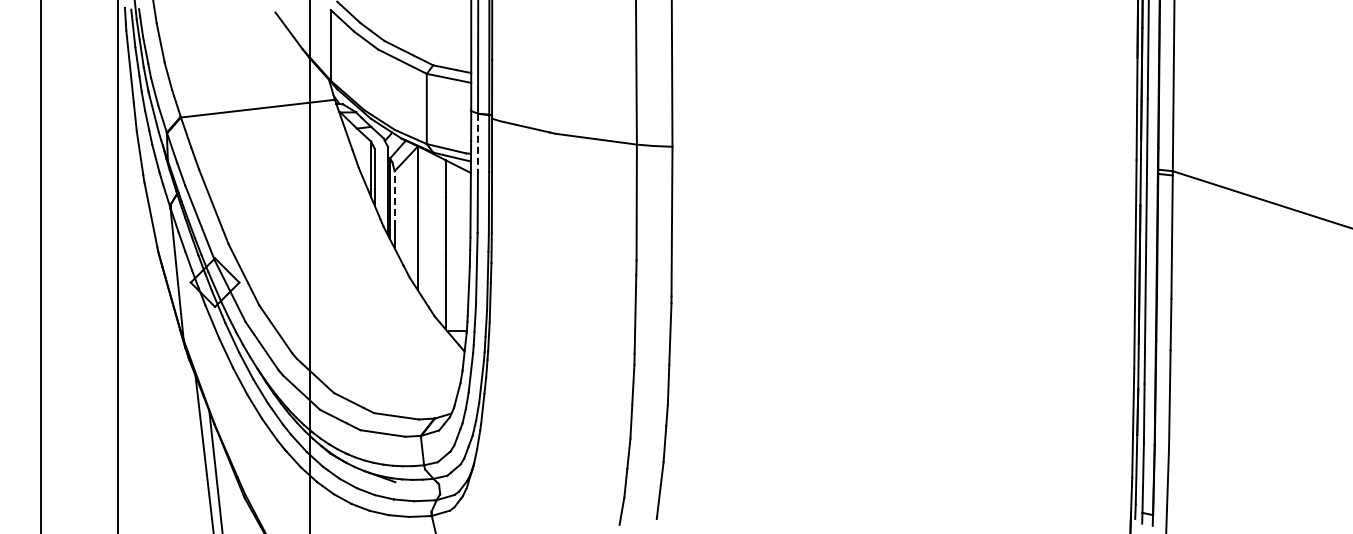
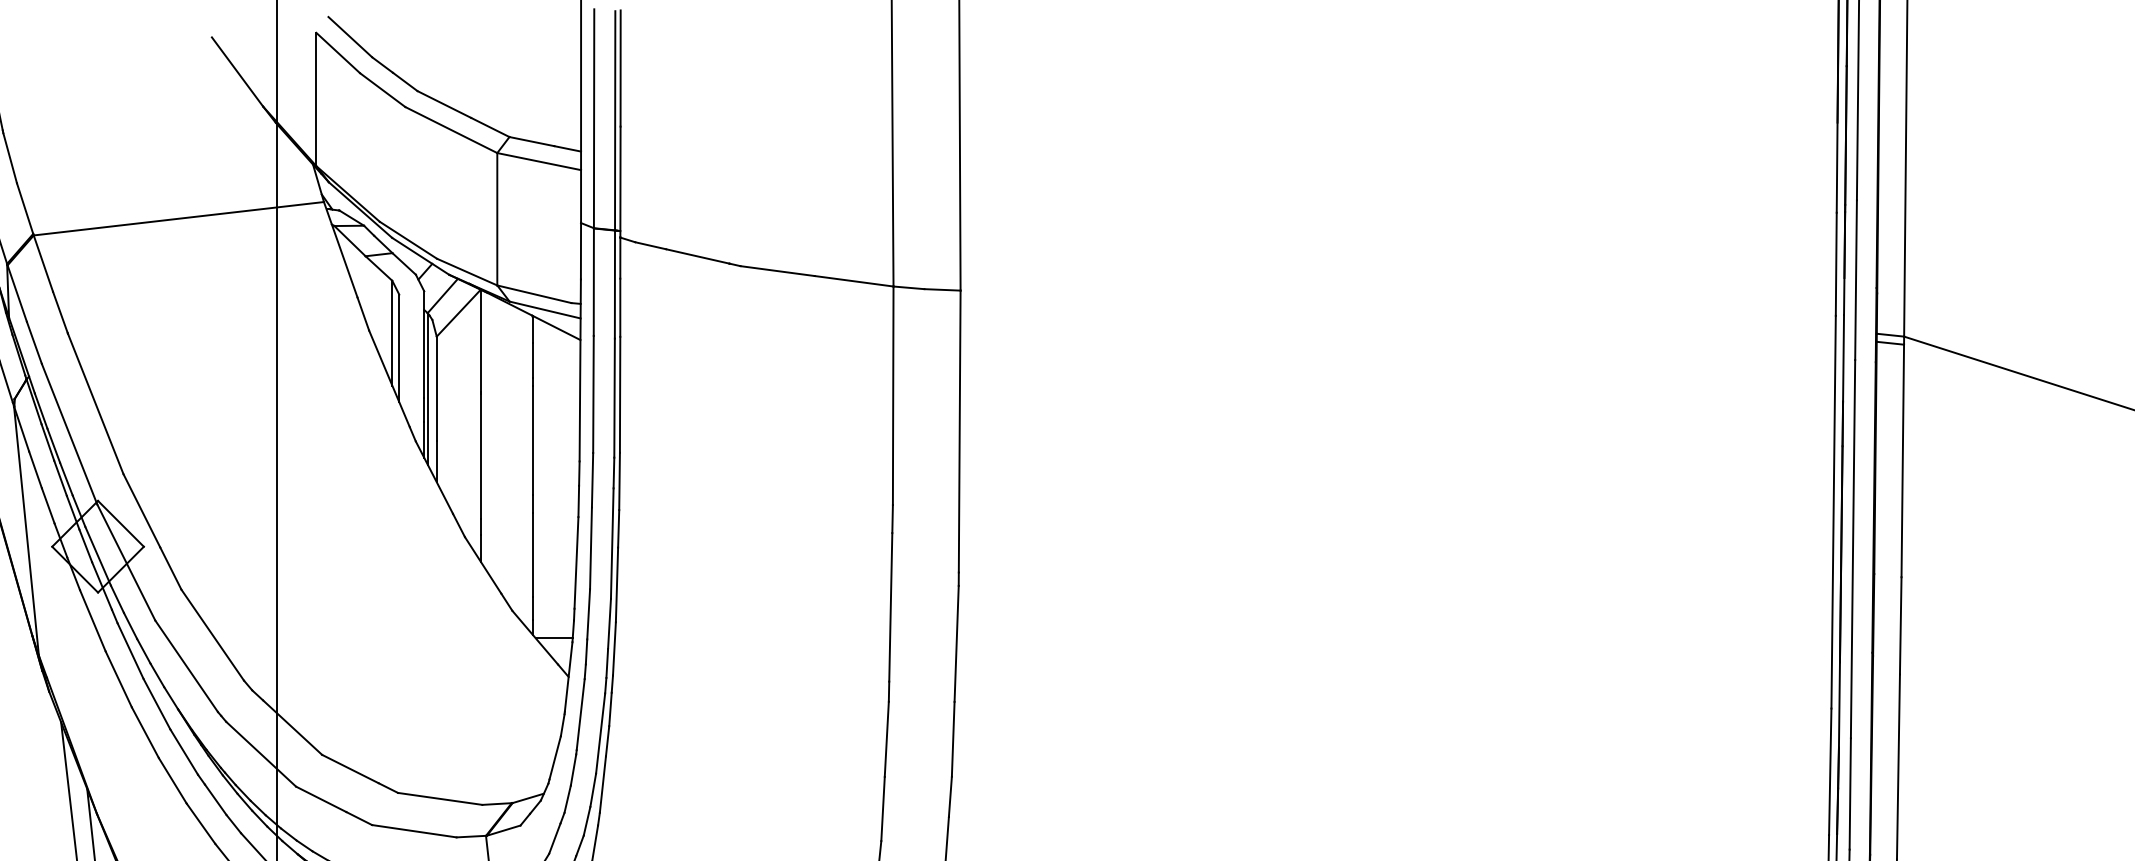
line: (478, 142) -> (594, 282), dashed -> solid
line: (394, 198) -> (436, 388), dashed -> solid

